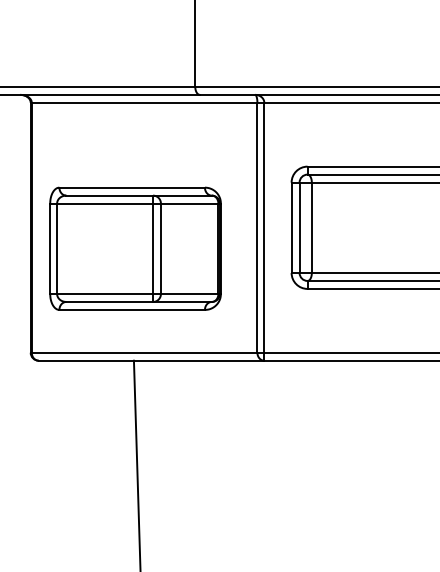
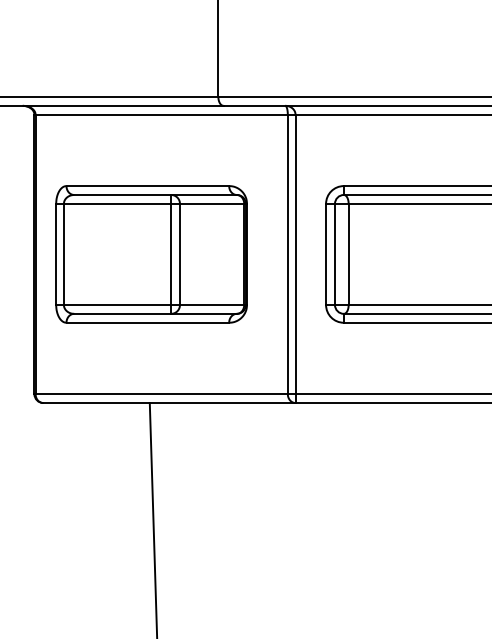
part: (135, 248) -> (151, 254), moved

